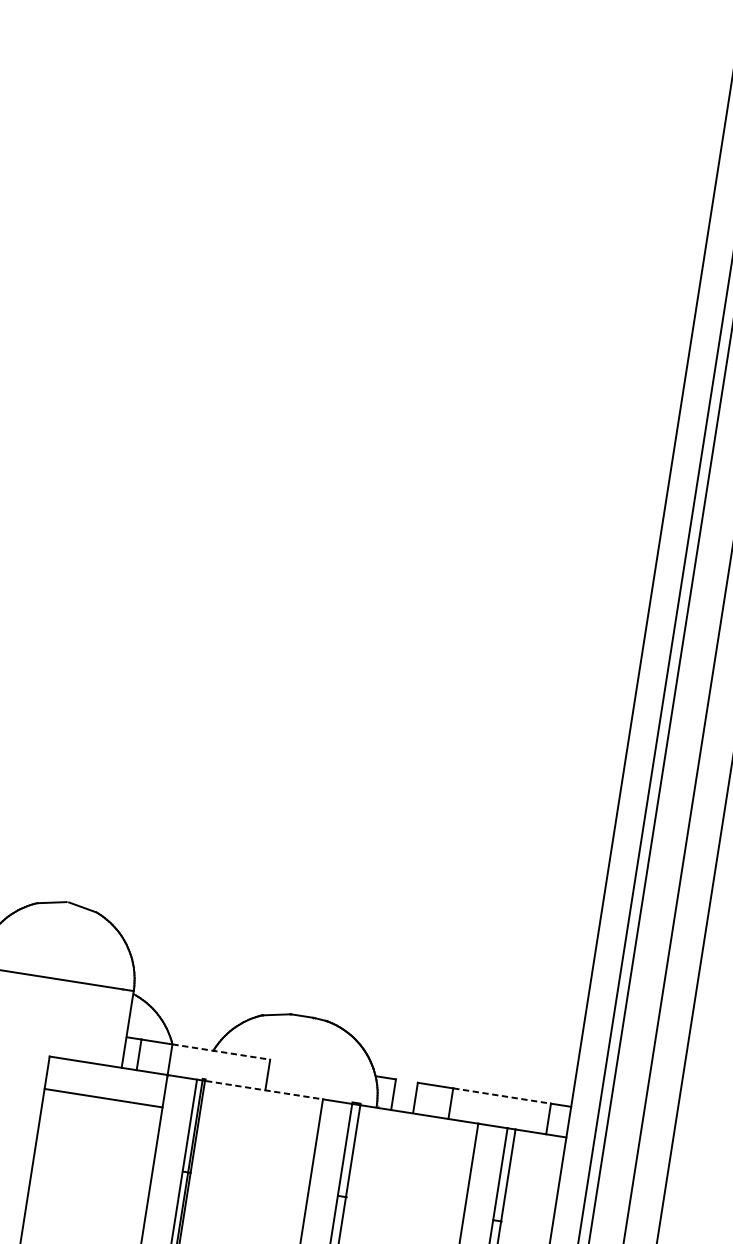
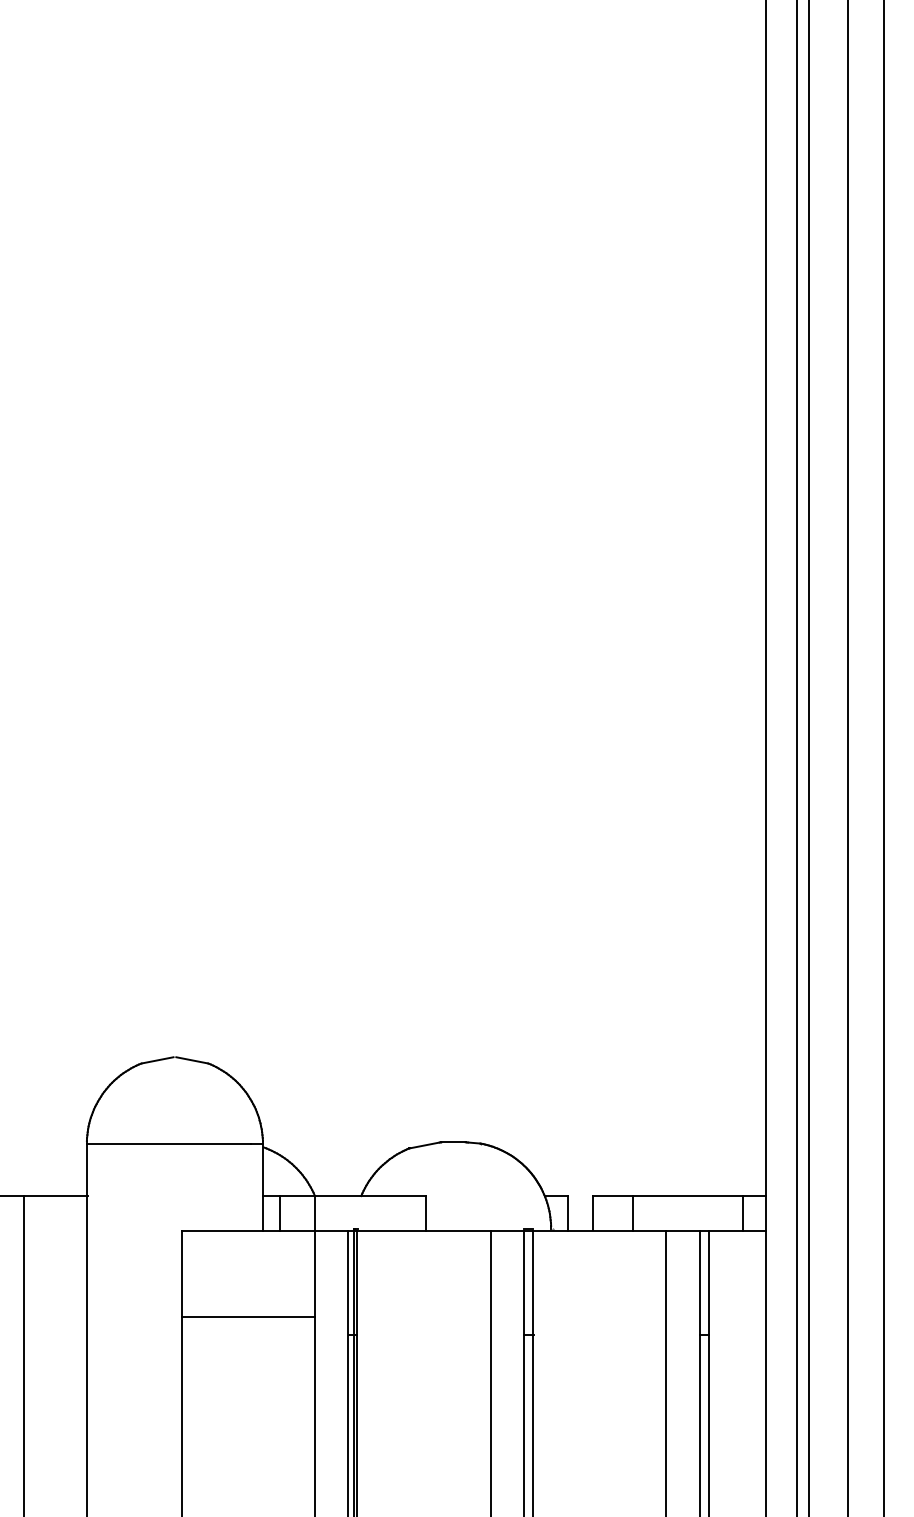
line: (221, 1052) -> (370, 1196), dashed -> solid
line: (265, 1090) -> (425, 1230), dashed -> solid
line: (502, 1096) -> (688, 1196), dashed -> solid
line: (102, 1098) -> (247, 1317), moved

